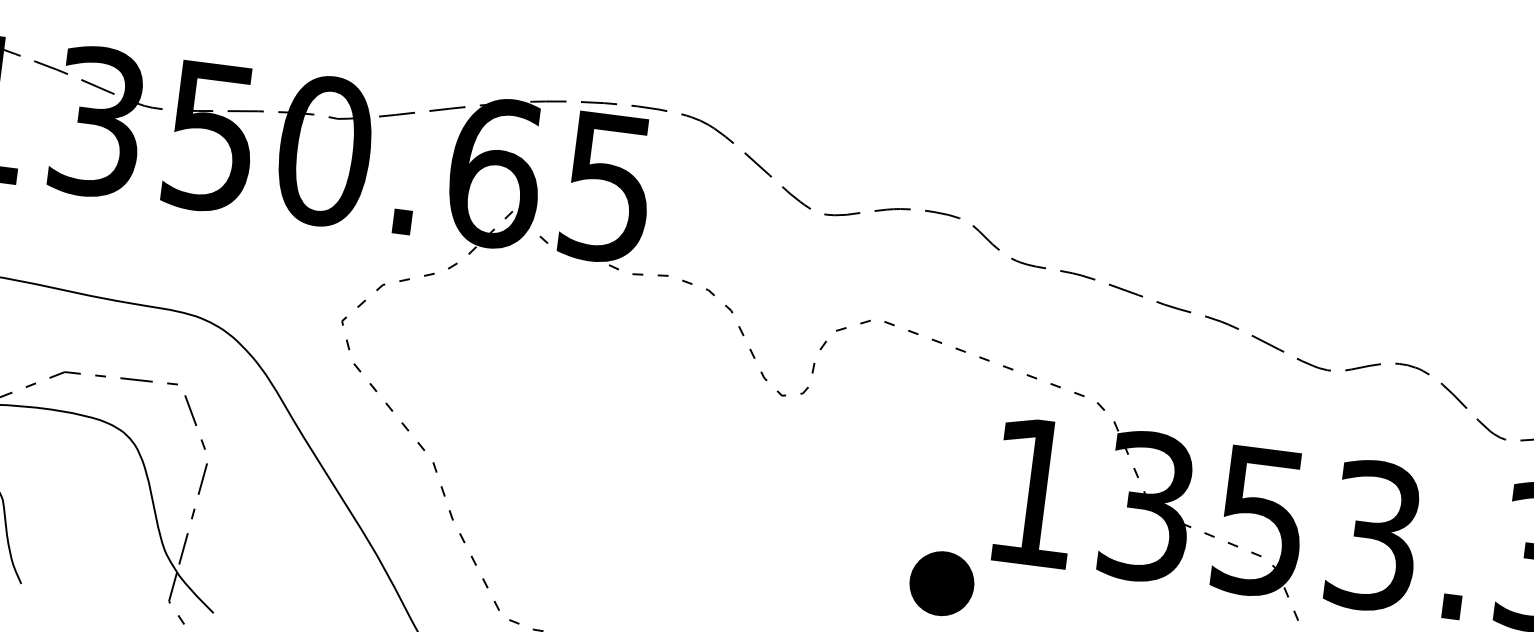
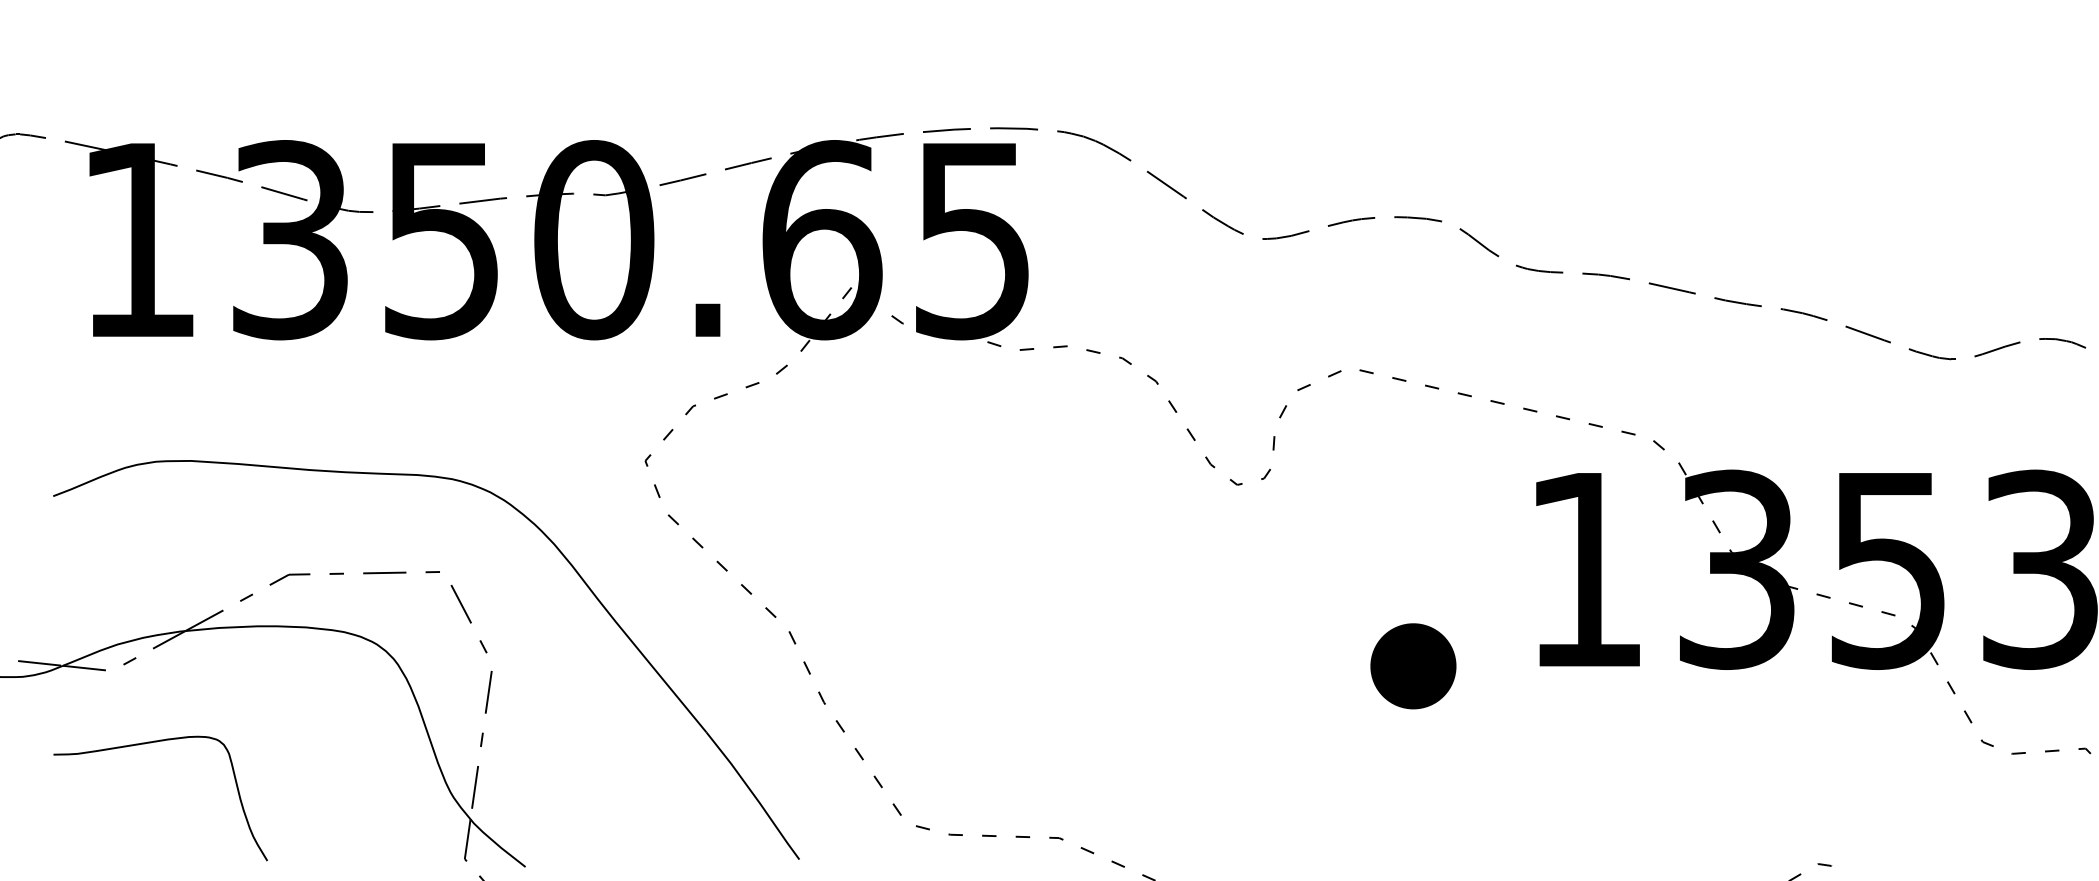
part: (941, 583) -> (1413, 666), moved

